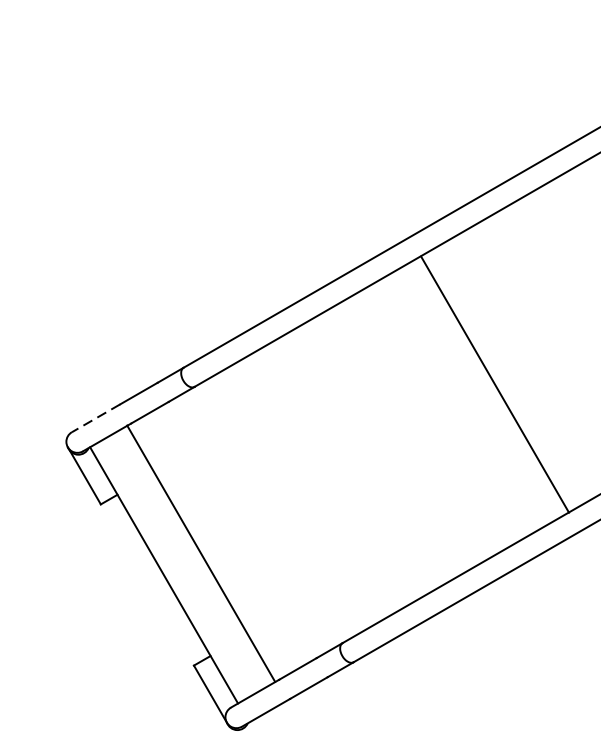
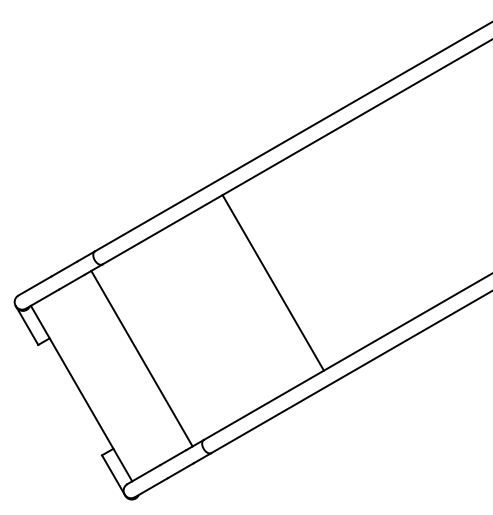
line: (493, 383) -> (272, 282), moved
line: (95, 419) -> (34, 286), dashed -> solid
line: (200, 553) -> (141, 358), moved

